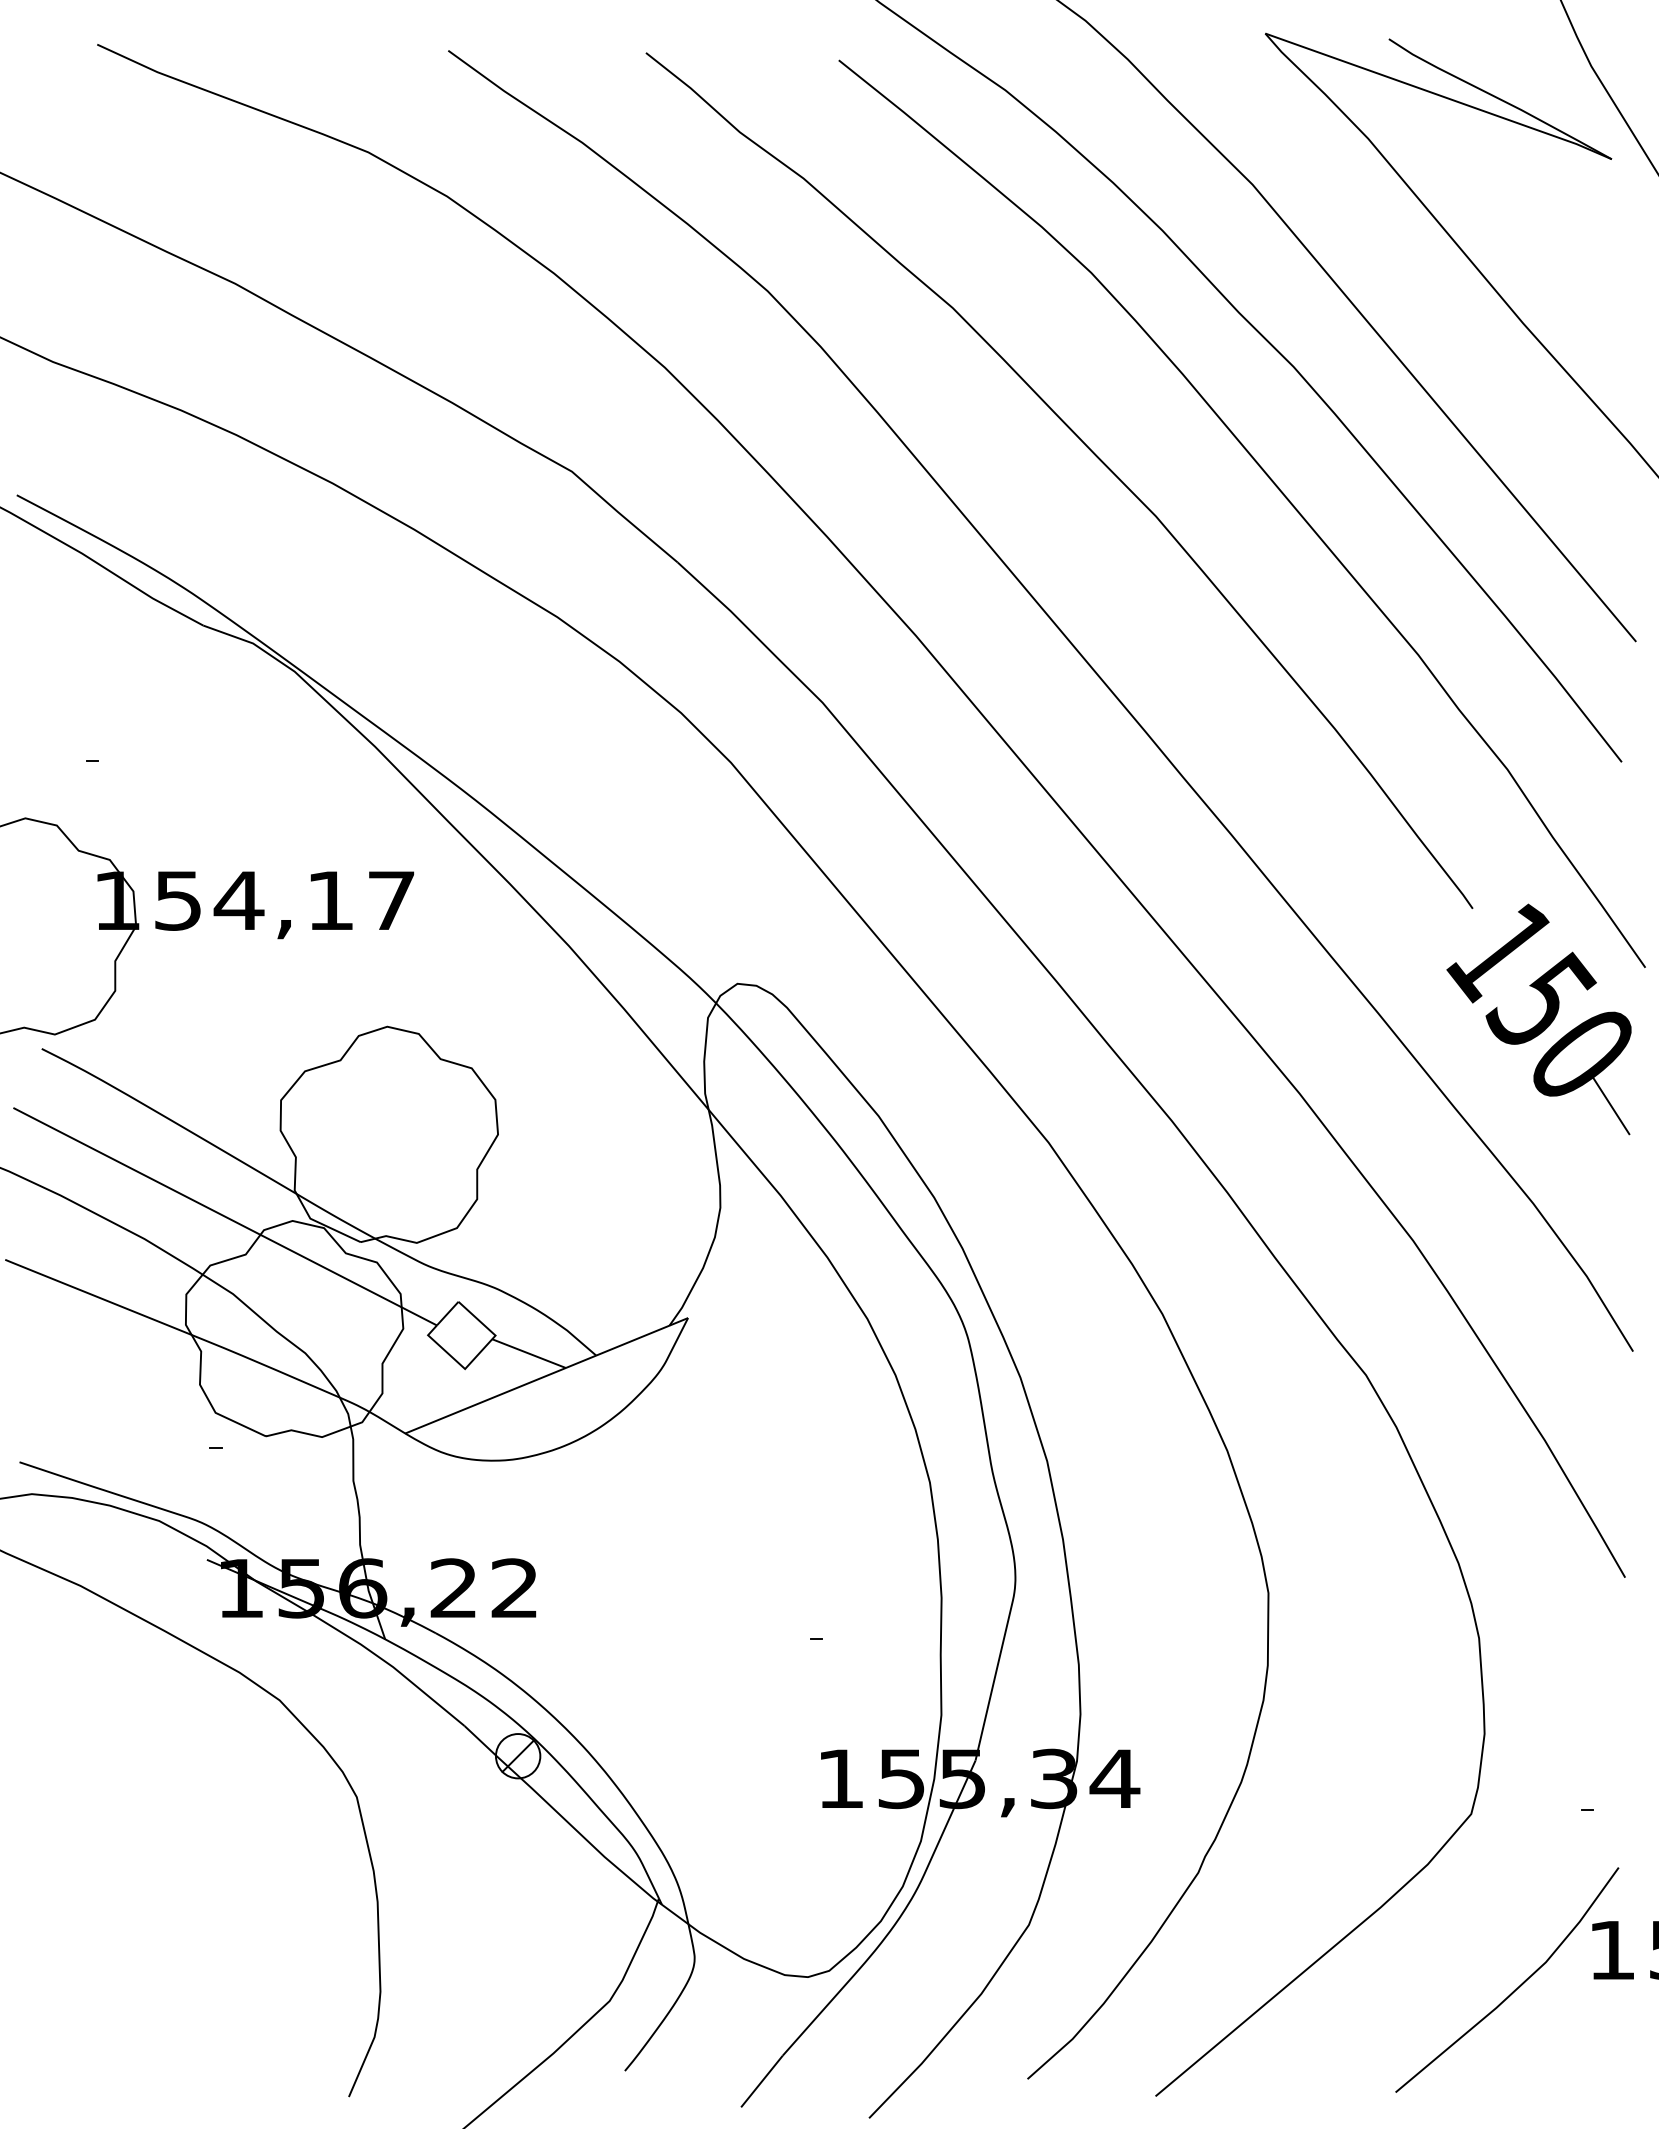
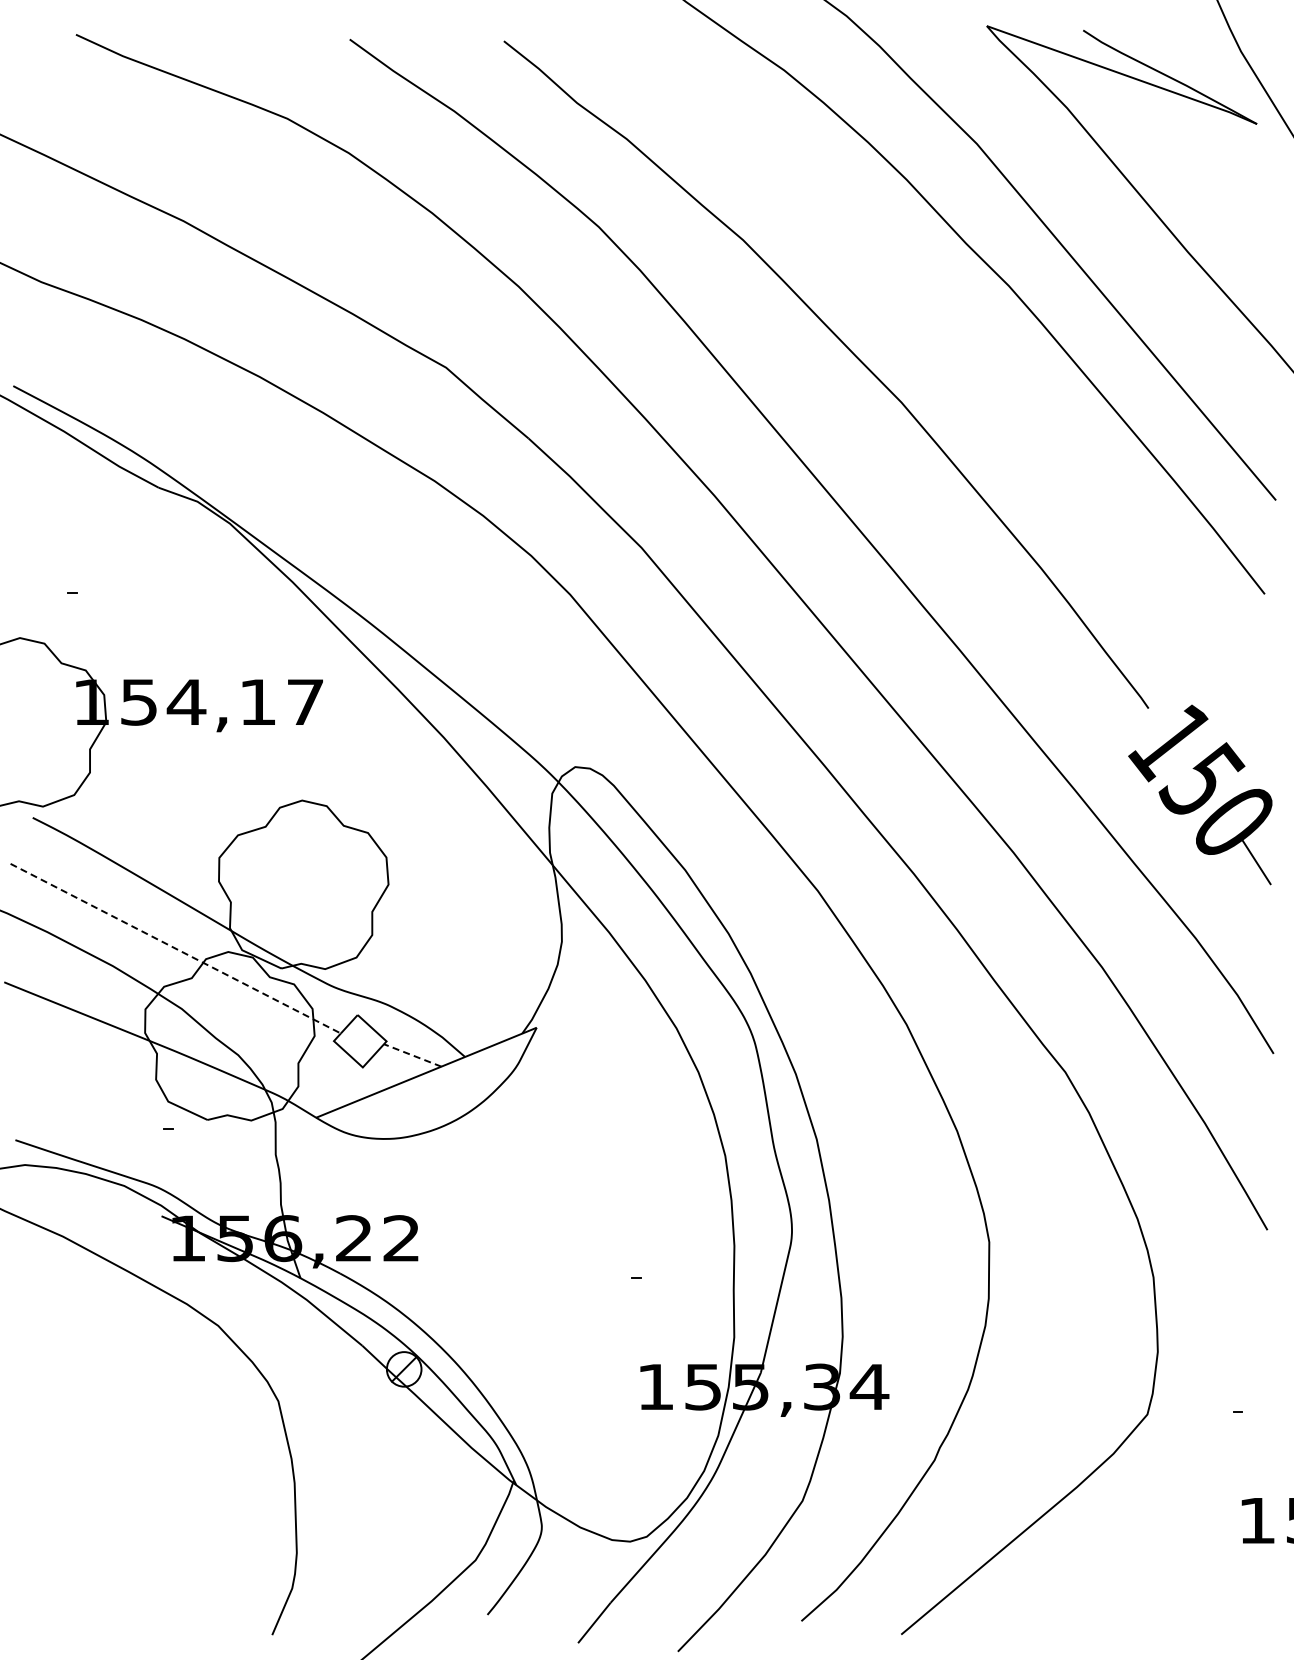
curve: (1275, 486) -> (994, 379), removed
line: (224, 1216) -> (175, 948), solid -> dashed
line: (528, 1353) -> (412, 1055), solid -> dashed
curve: (1513, 1989) -> (1180, 1551), removed

